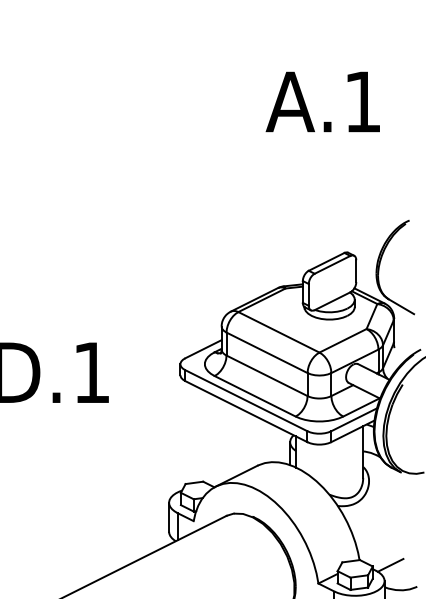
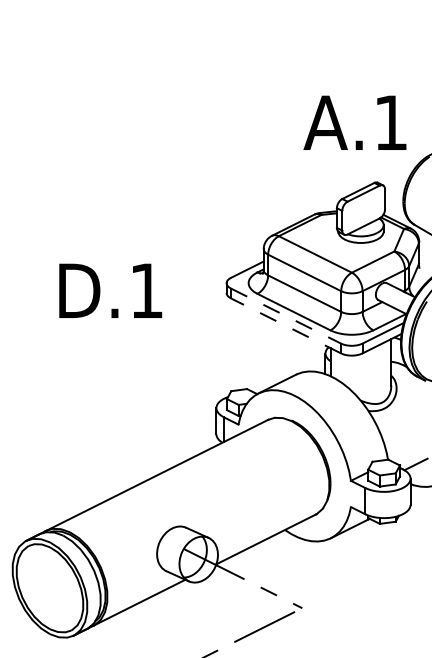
text: (322, 101) -> (354, 122), moved
line: (246, 401) -> (286, 316), solid -> dashed
line: (246, 411) -> (286, 325), solid -> dashed

